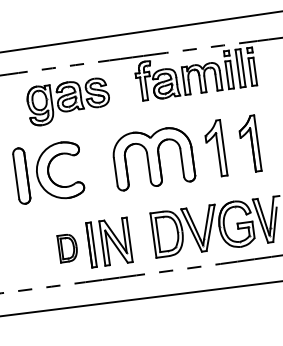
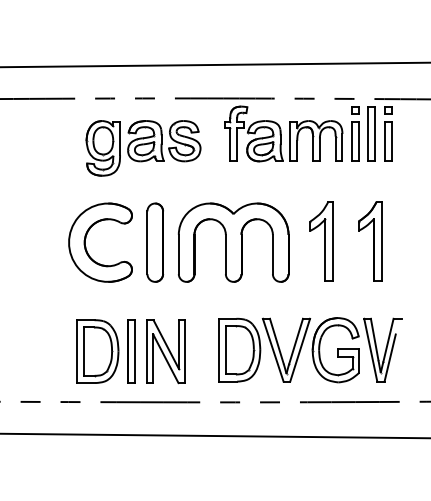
part: (68, 102) -> (143, 148), moved
part: (21, 175) -> (155, 242), moved
part: (67, 248) -> (97, 351), size x1.67

